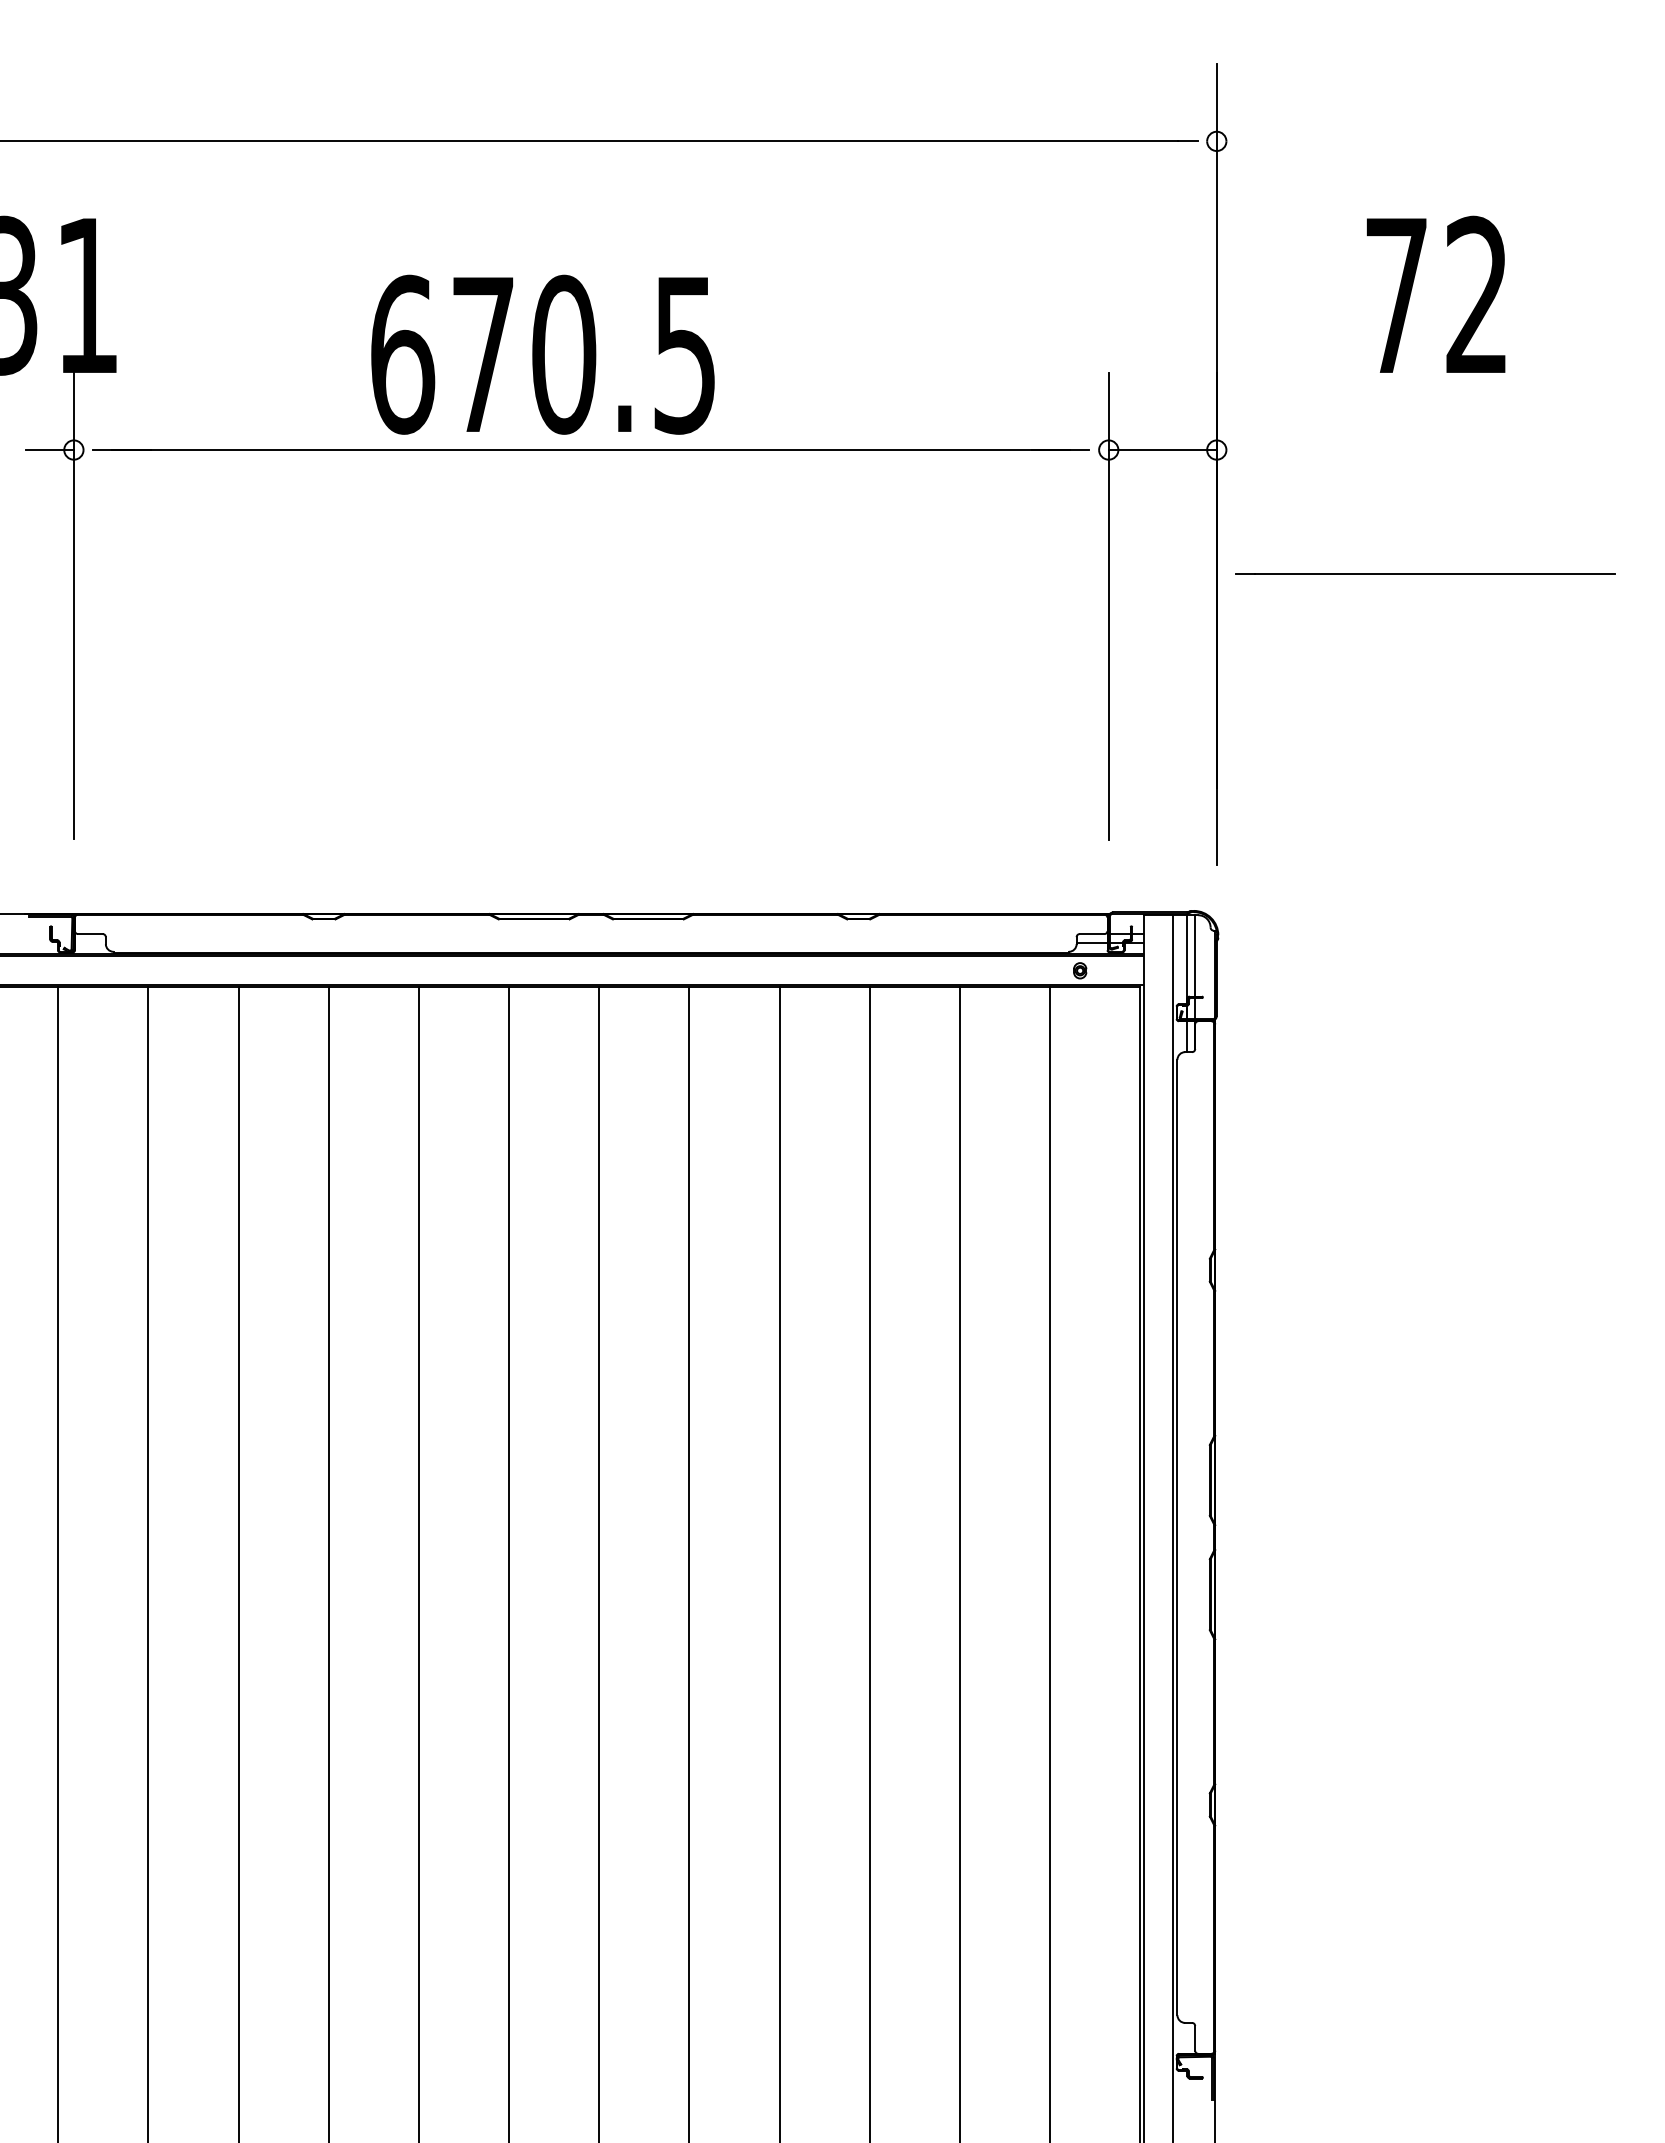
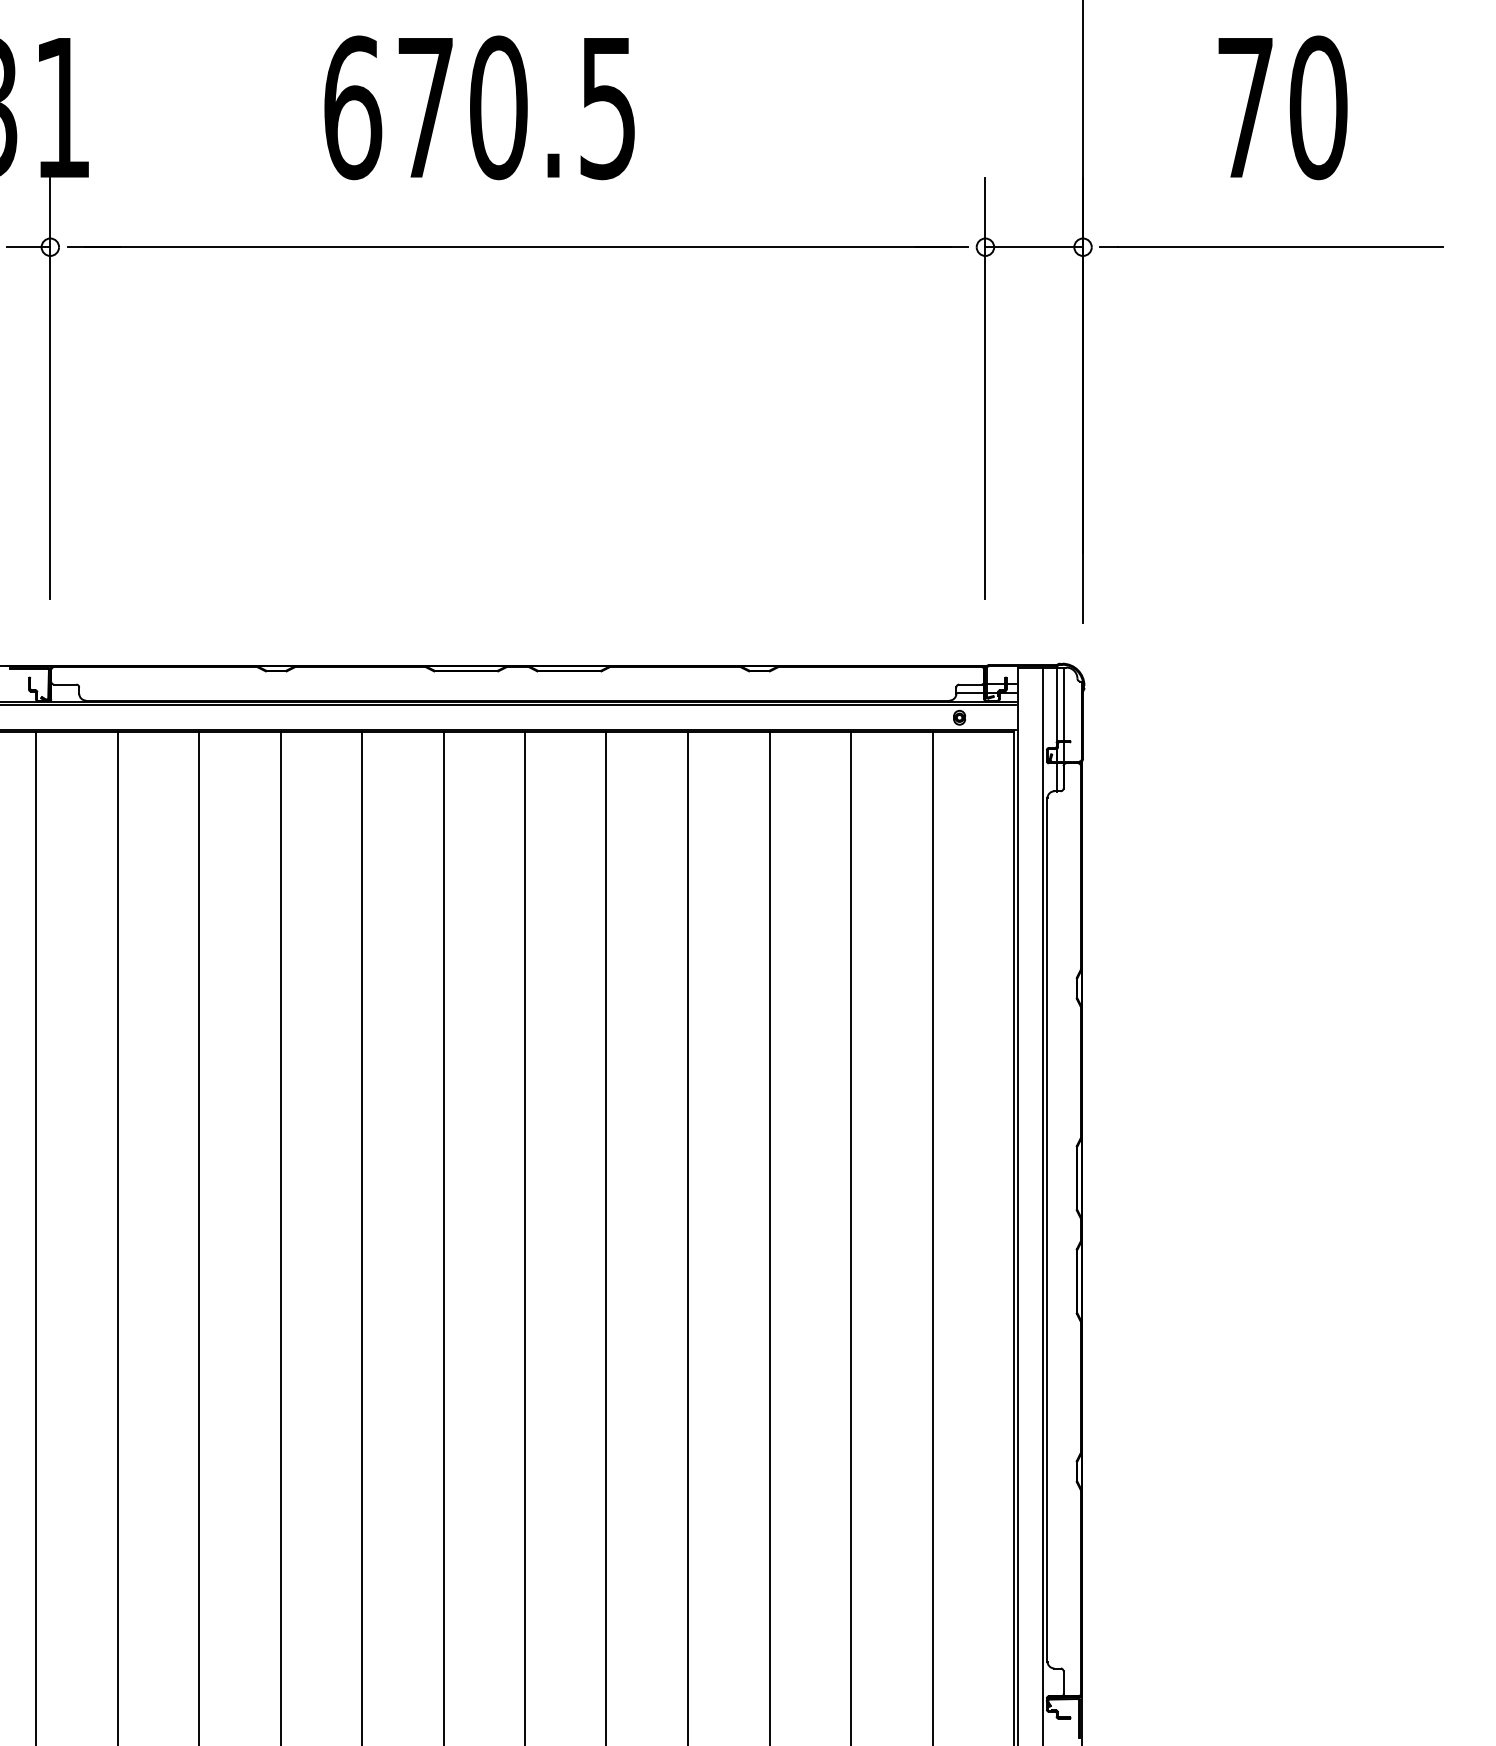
text: (1477, 295) -> (1318, 107), 72 -> 70
text: (542, 354) -> (479, 107), moved
line: (1425, 573) -> (1271, 246), moved

